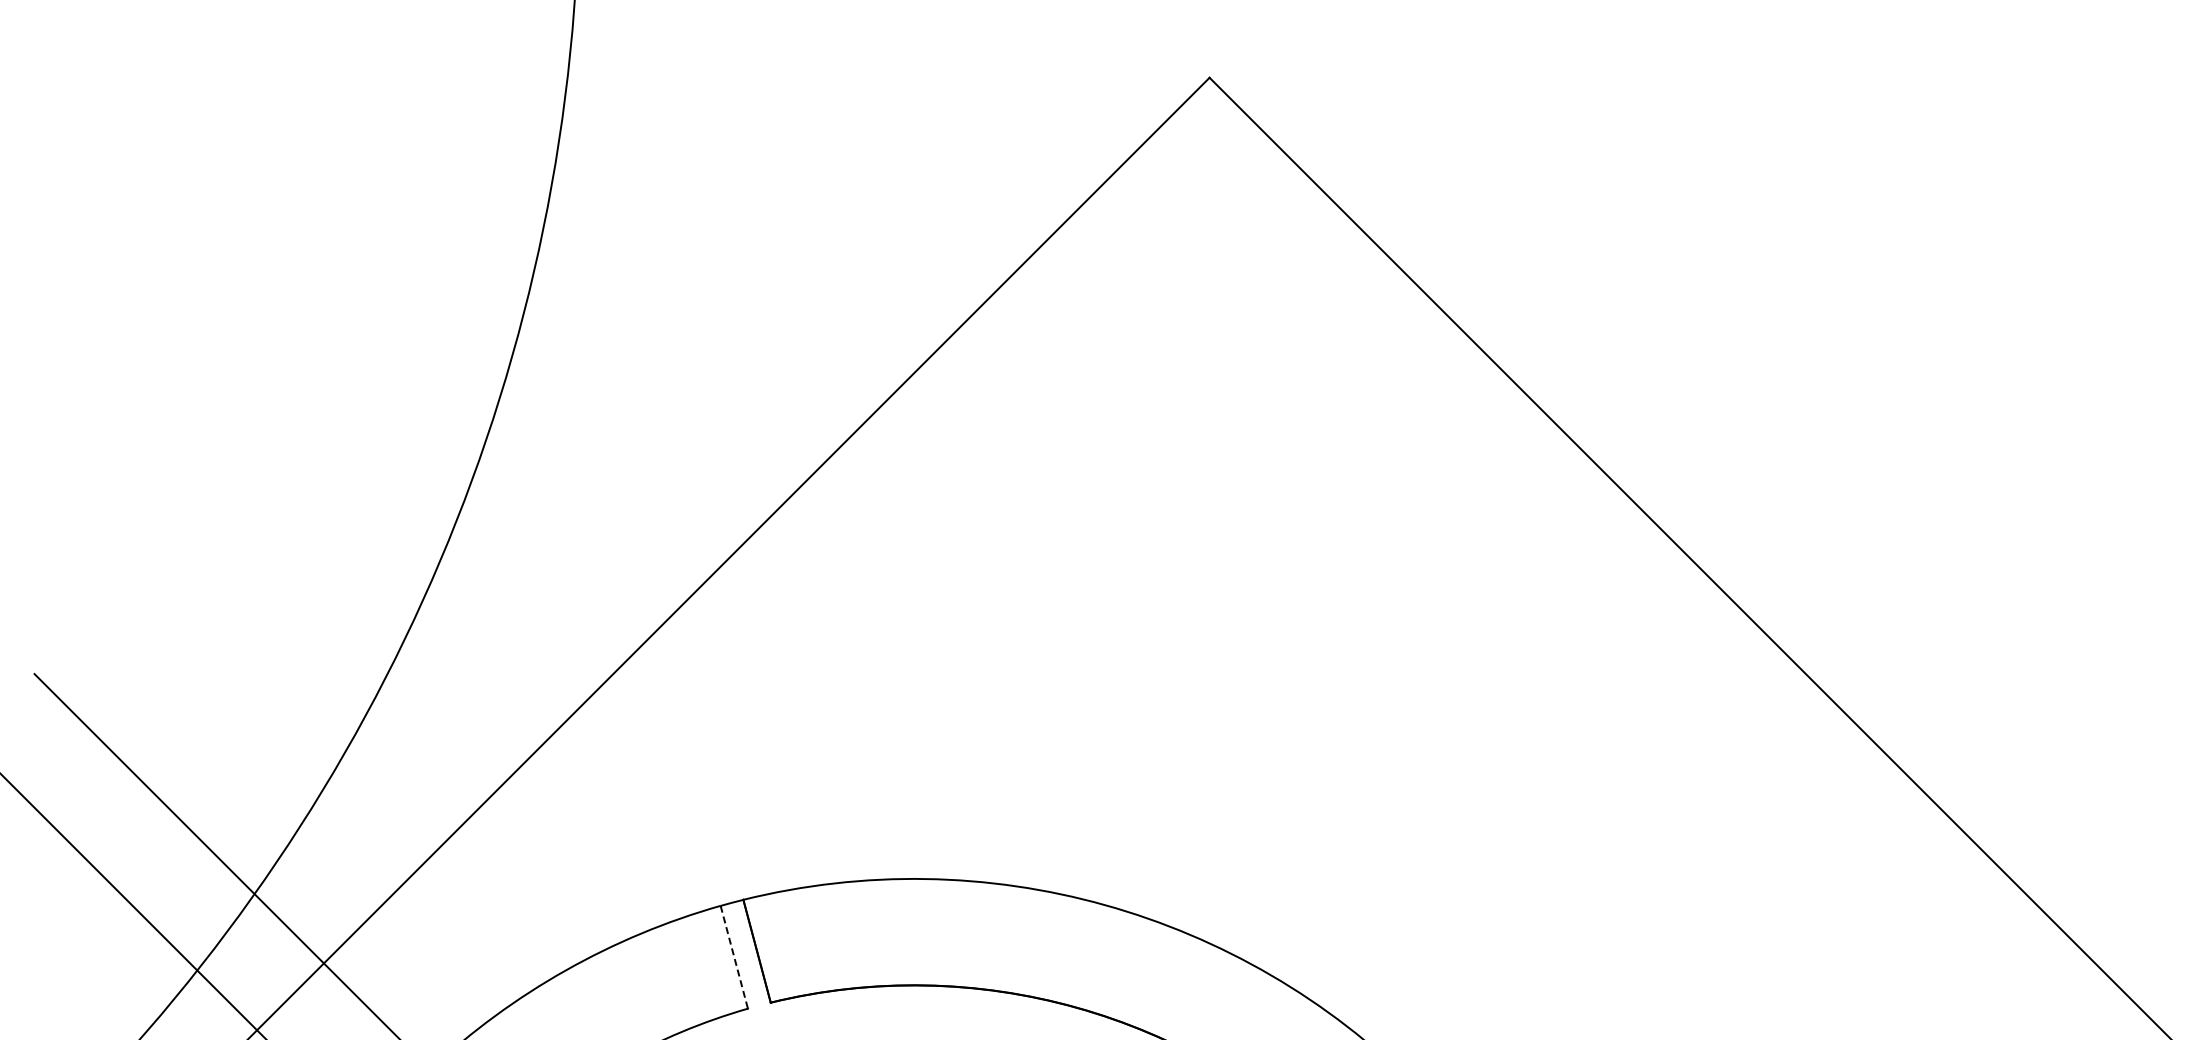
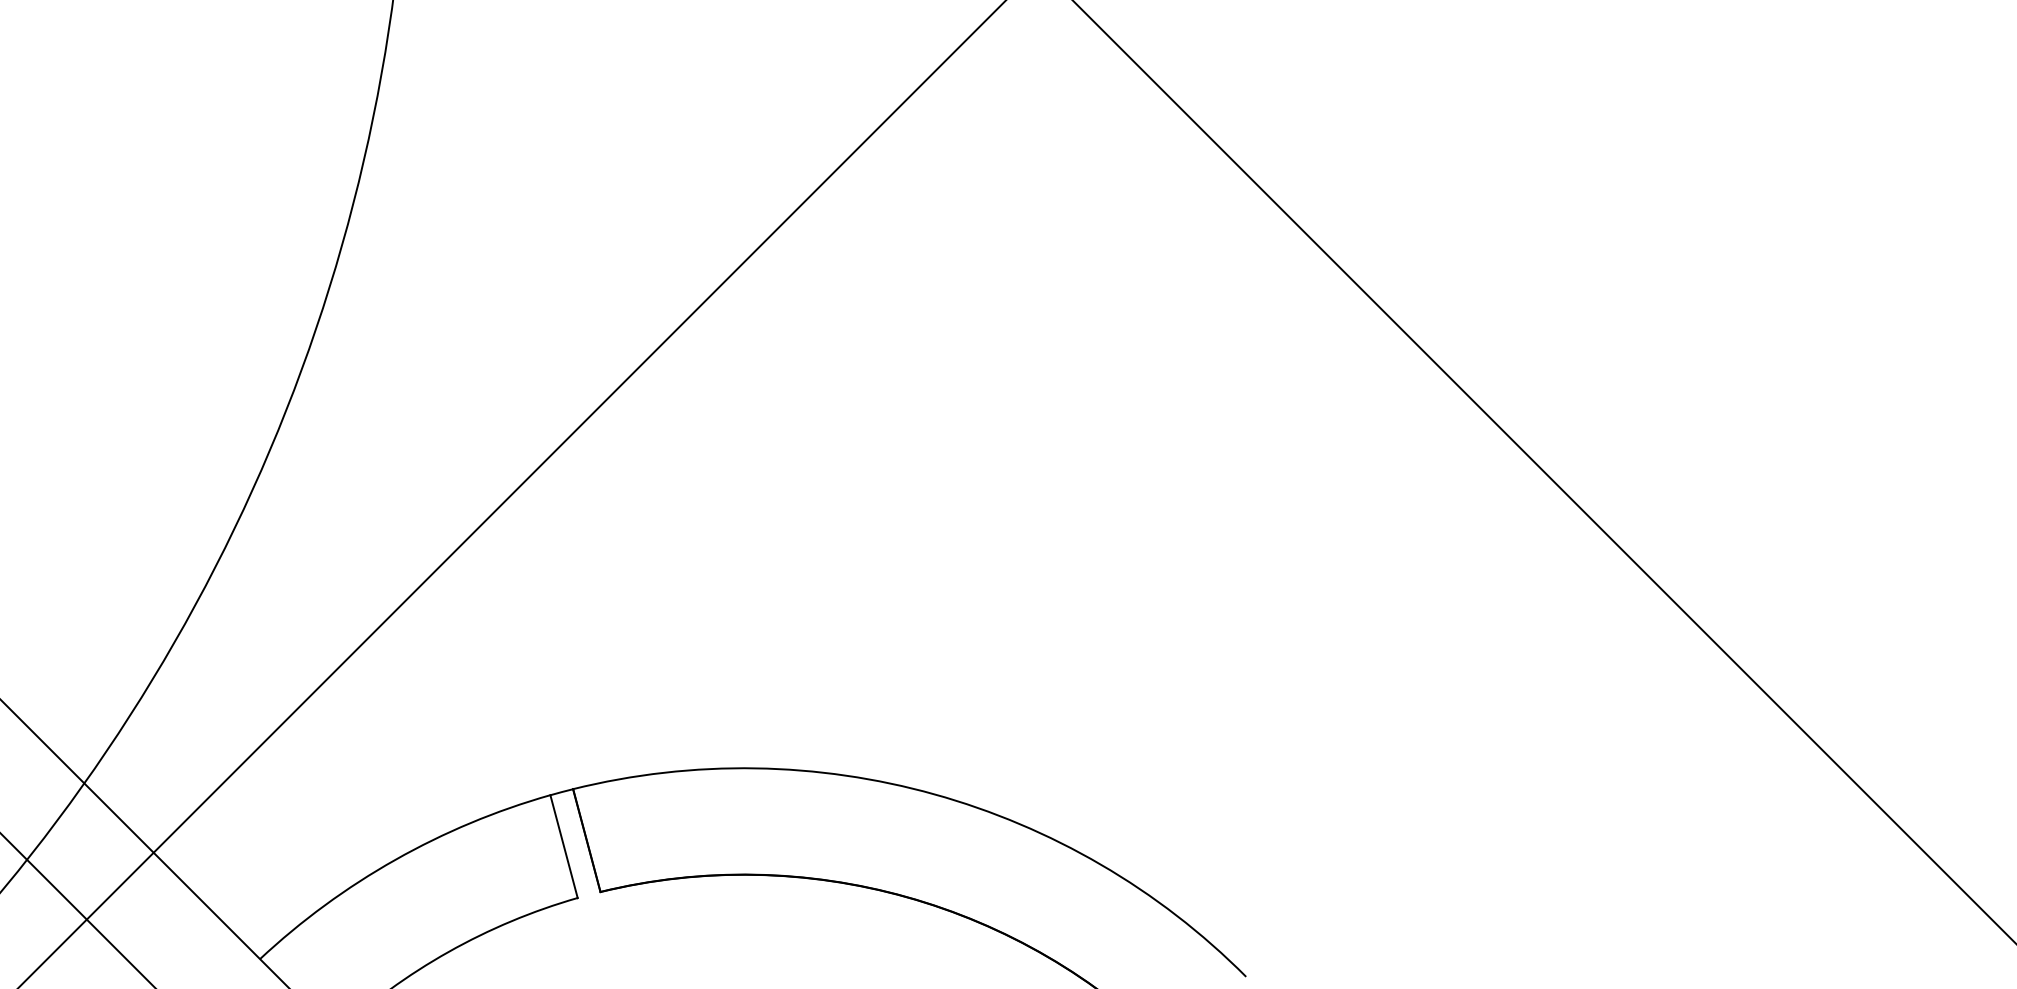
line: (734, 957) -> (564, 846), dashed -> solid

